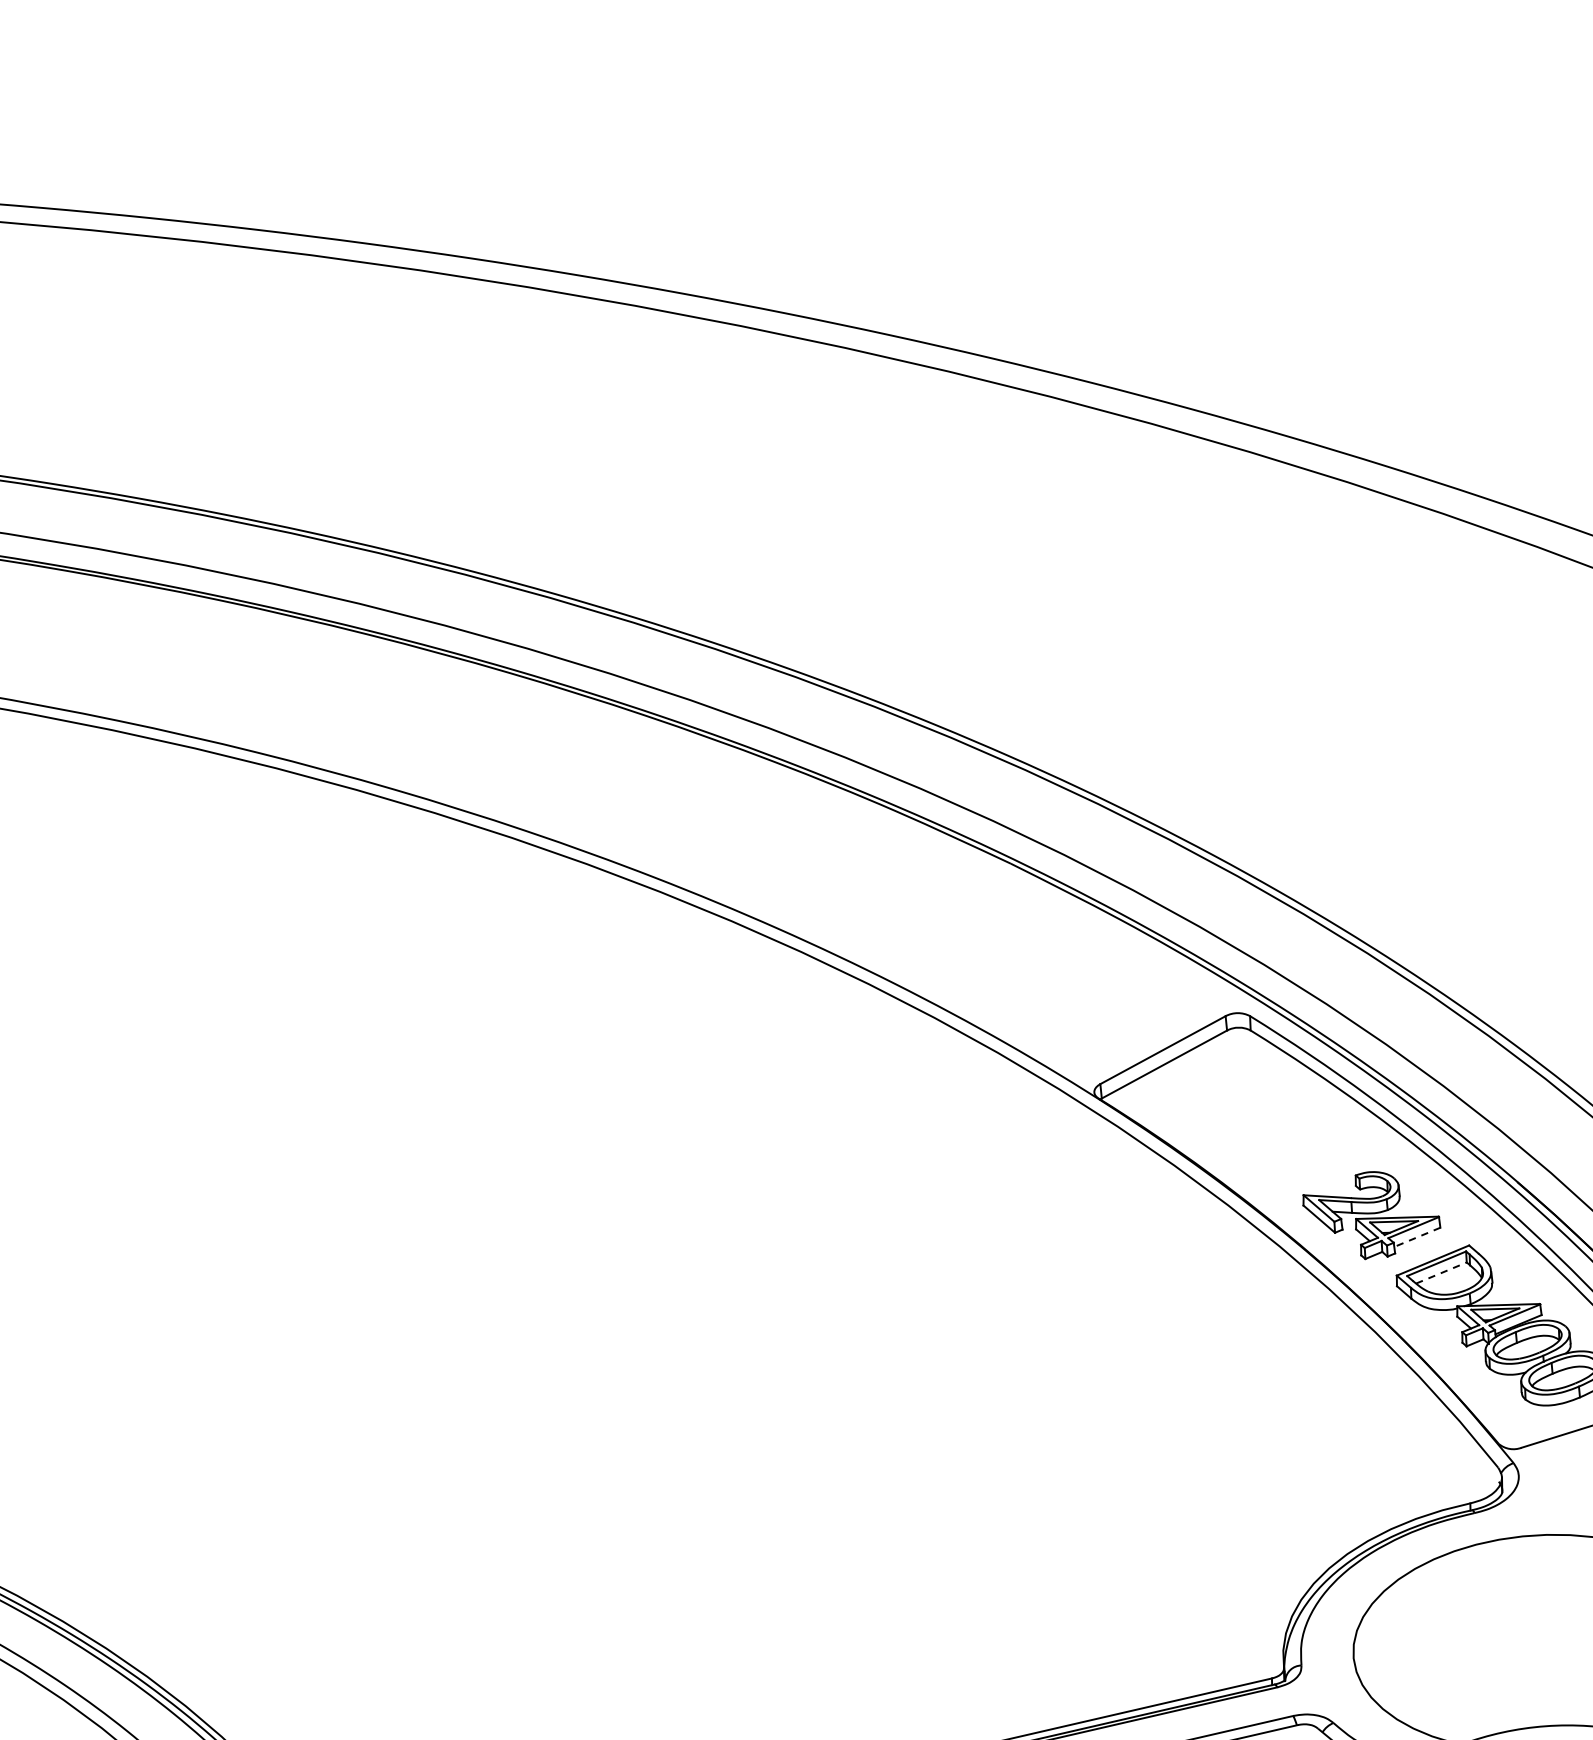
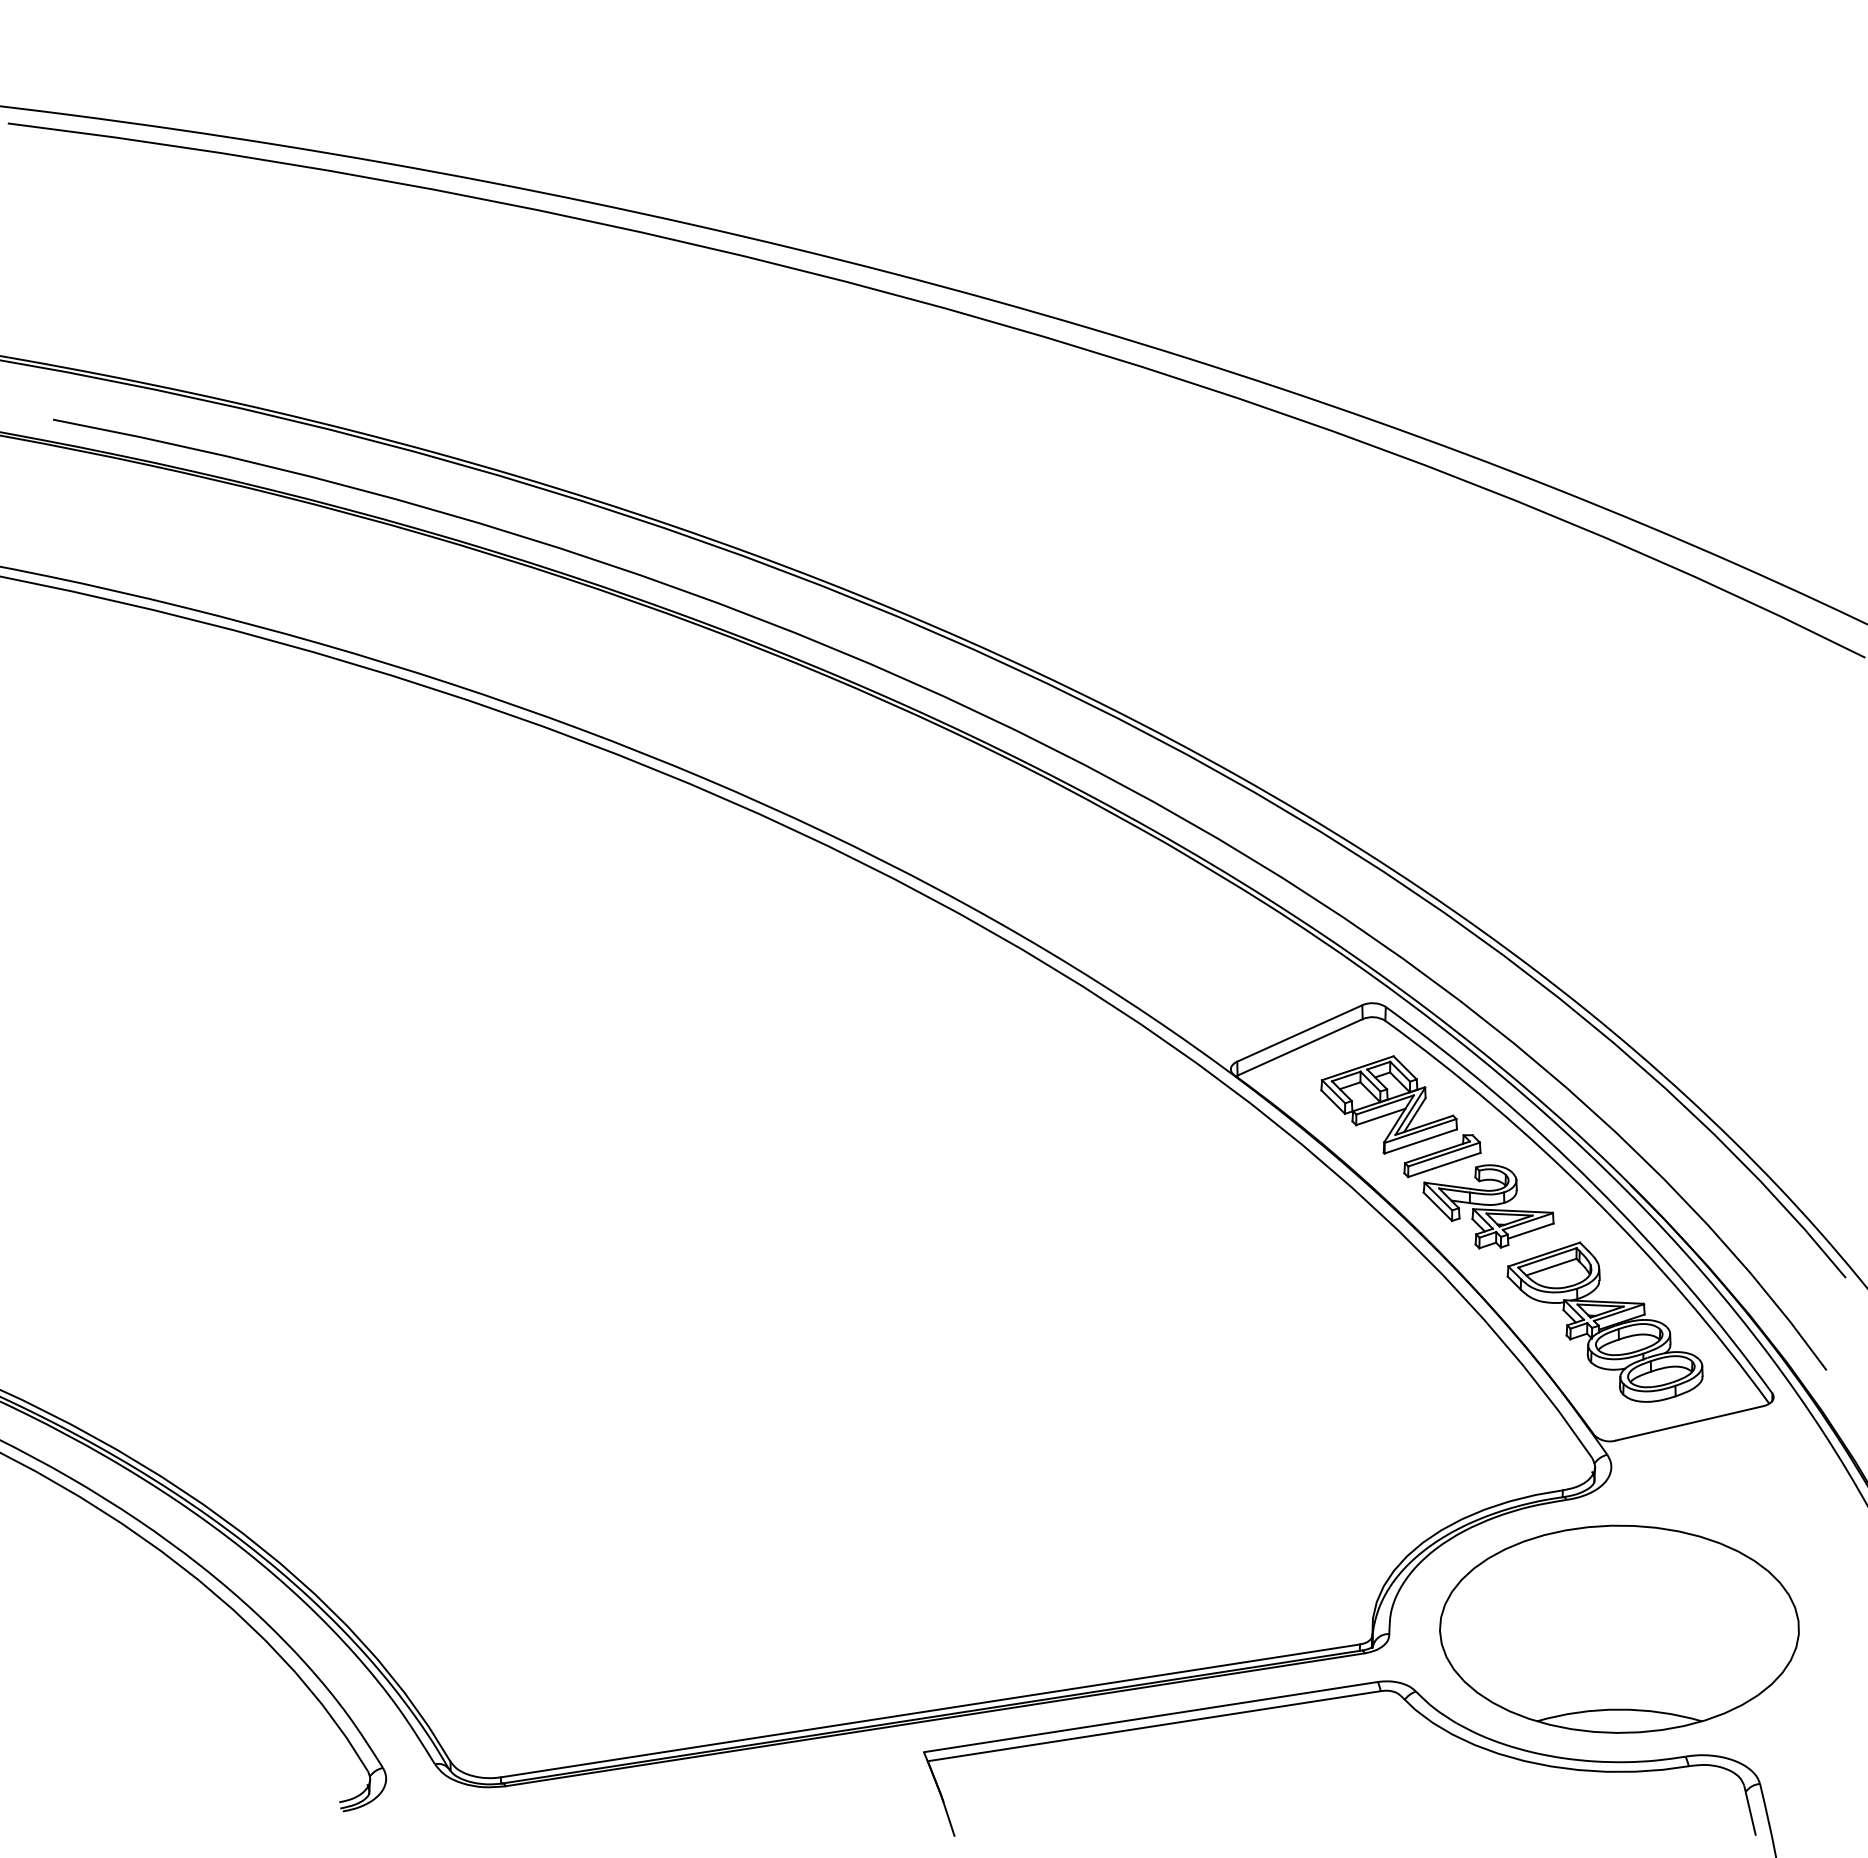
part: (1273, 1128) -> (1400, 1116), added
line: (1417, 1237) -> (1530, 1231), dashed -> solid
line: (1441, 1272) -> (1551, 1266), dashed -> solid

